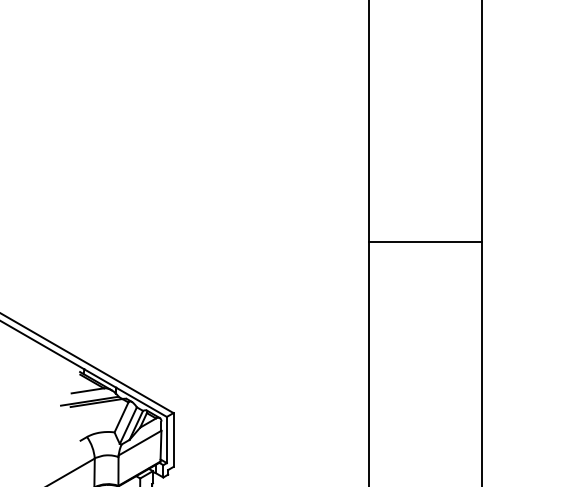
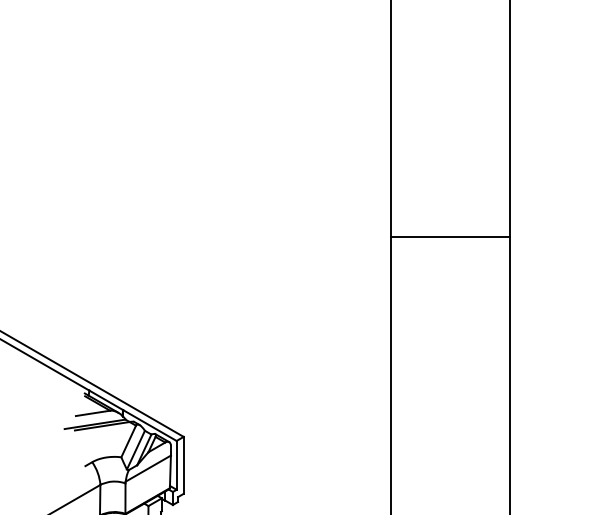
line: (425, 241) -> (450, 236), moved

